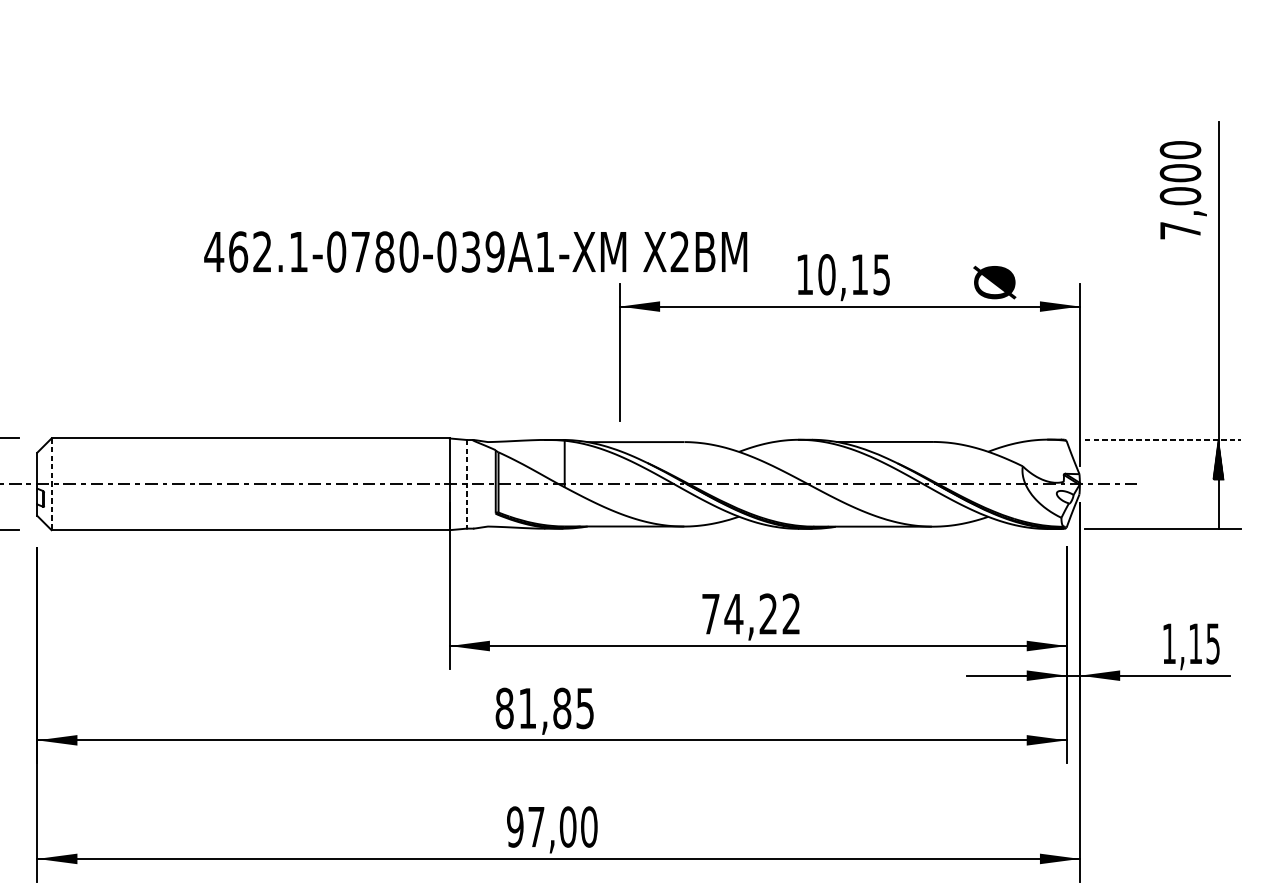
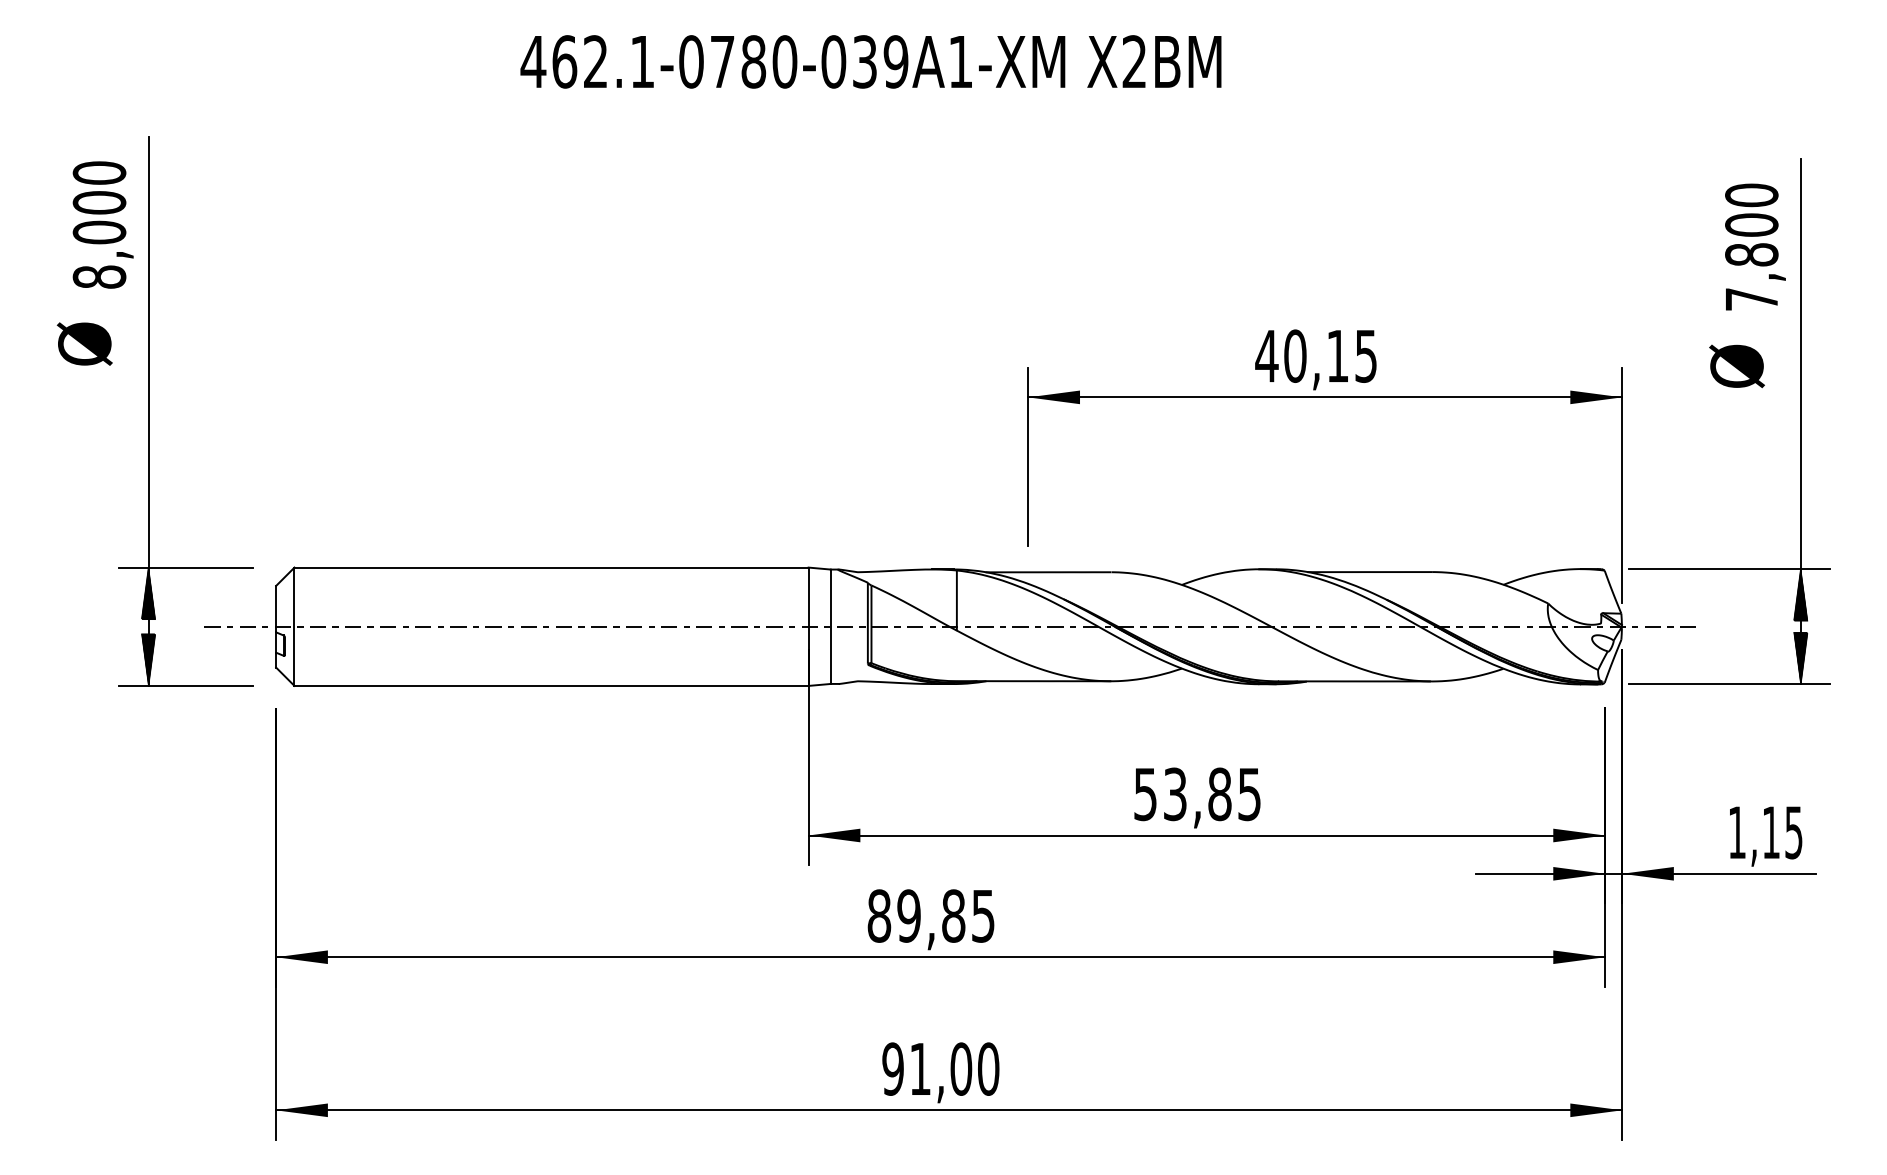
text: (1180, 195) -> (1751, 254), 7,000 -> 7,800
text: (475, 251) -> (870, 61), moved
text: (804, 274) -> (1266, 356), 10,15 -> 40,15
text: (994, 282) -> (1736, 366), moved
line: (1163, 439) -> (1729, 569), dashed -> solid
line: (51, 484) -> (294, 627), dashed -> solid
line: (466, 484) -> (830, 627), dashed -> solid
hatch: (1218, 508) -> (1800, 658), added
text: (751, 614) -> (1197, 794), 74,22 -> 53,85
text: (527, 708) -> (908, 915), 81,85 -> 89,85
text: (536, 826) -> (920, 1068), 97,00 -> 91,00

